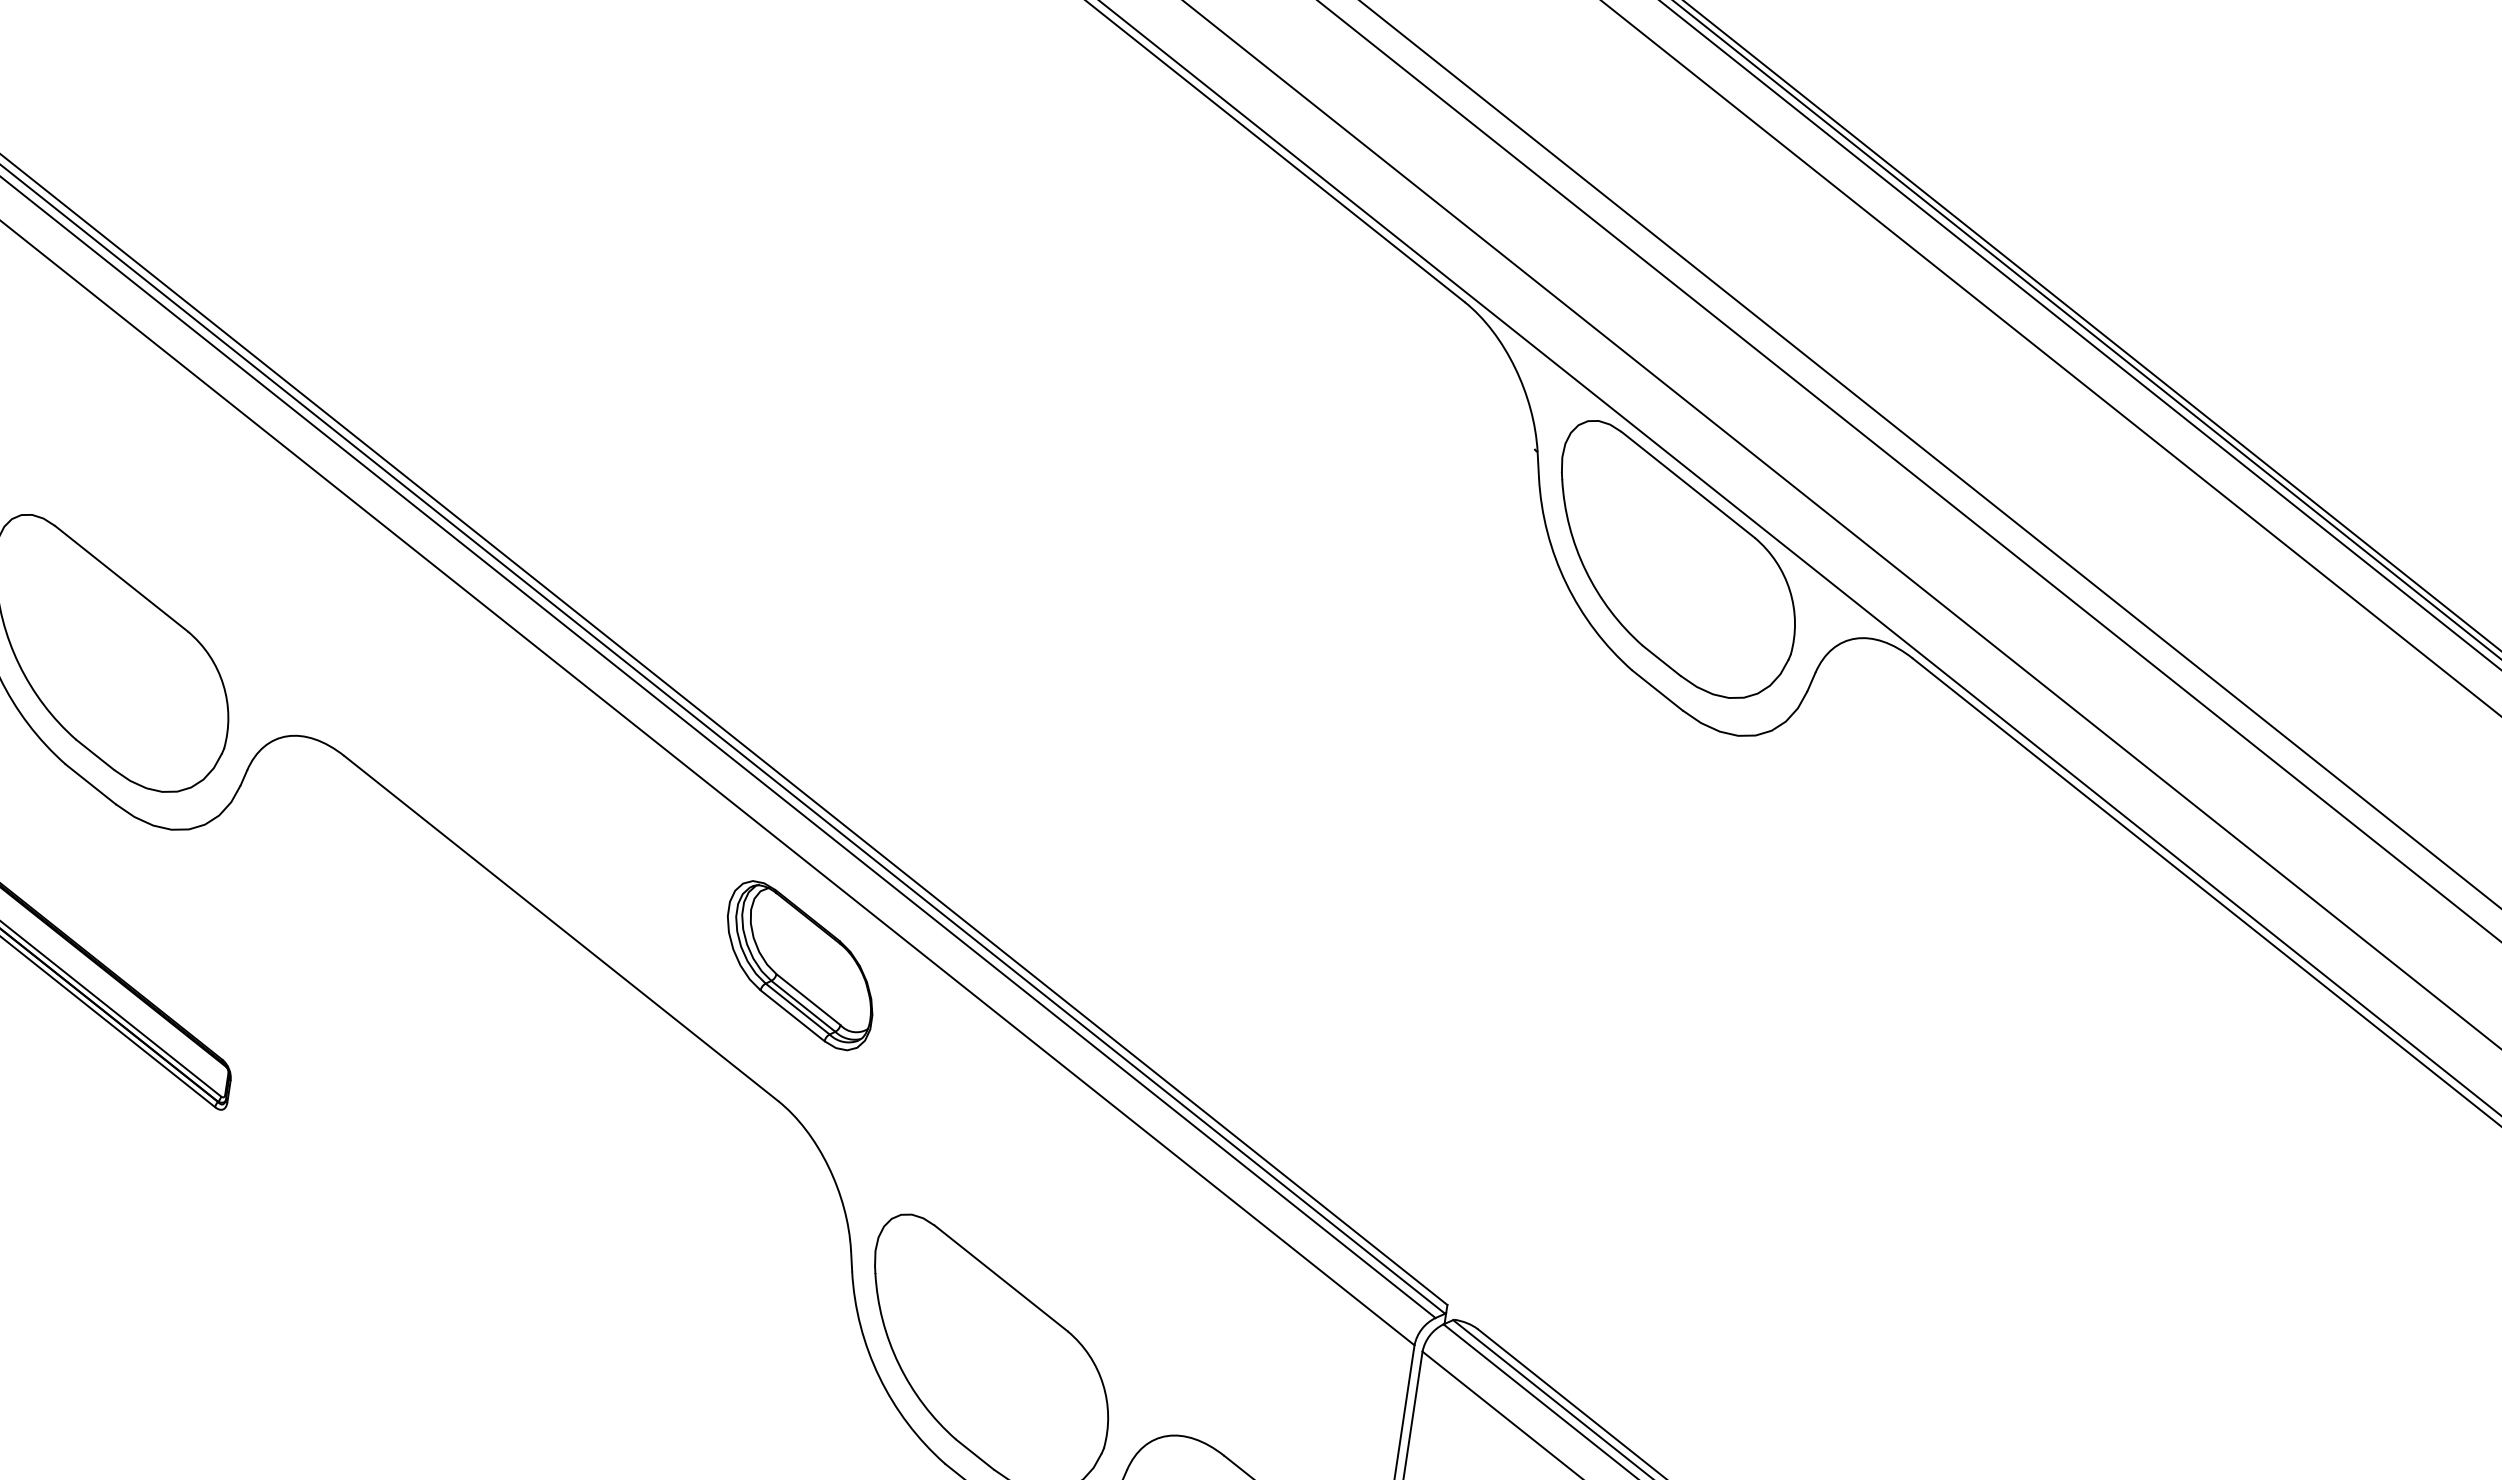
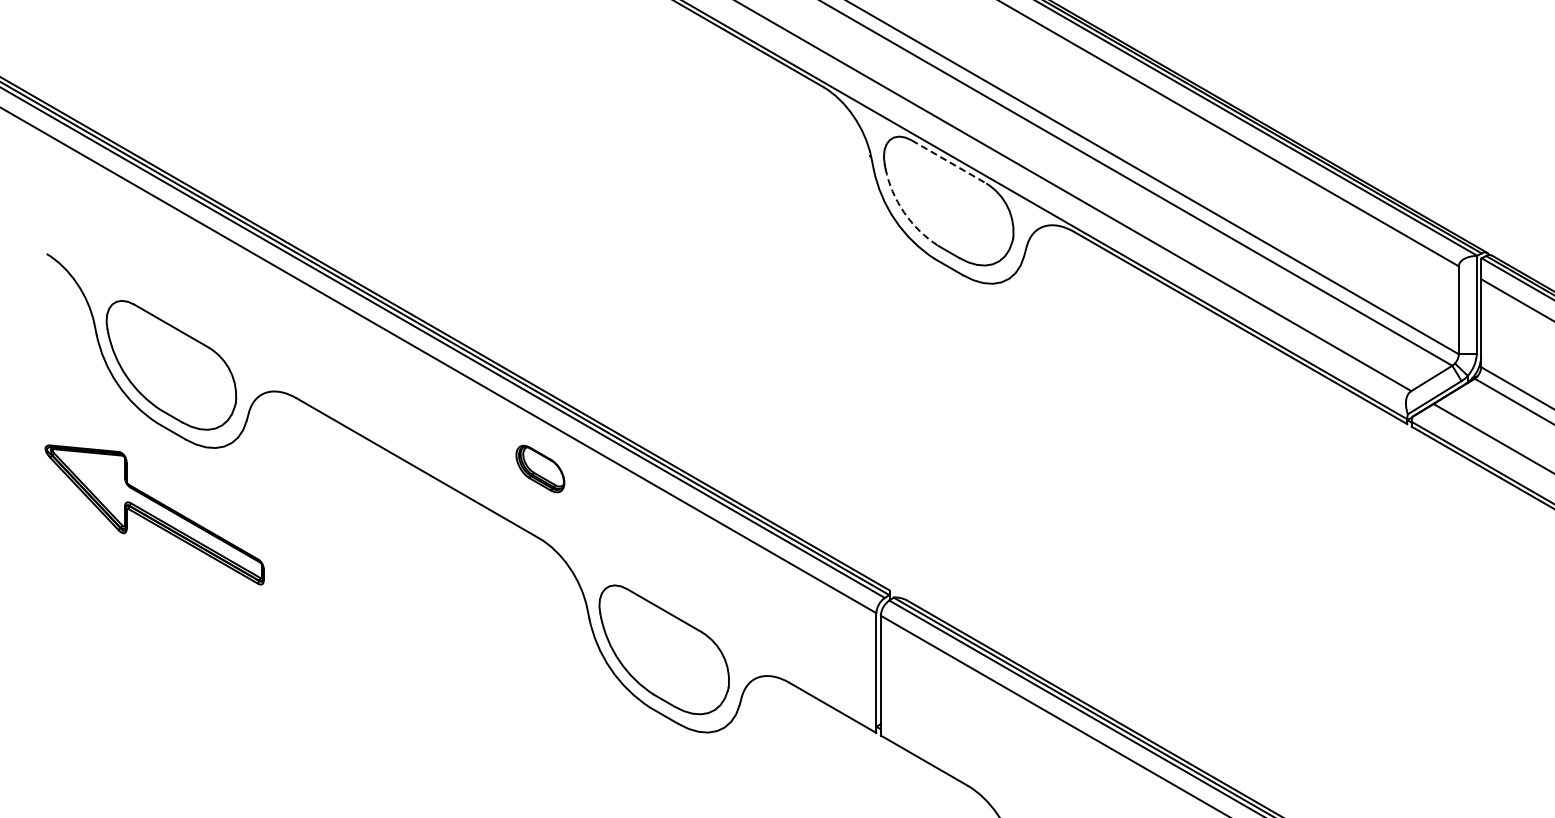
line: (1687, 483) -> (948, 161), solid -> dashed
arc: (1586, 570) -> (904, 212), solid -> dashed
part: (800, 964) -> (540, 468), size x0.6

